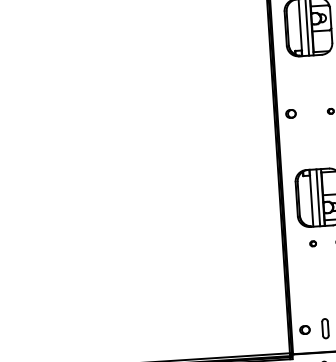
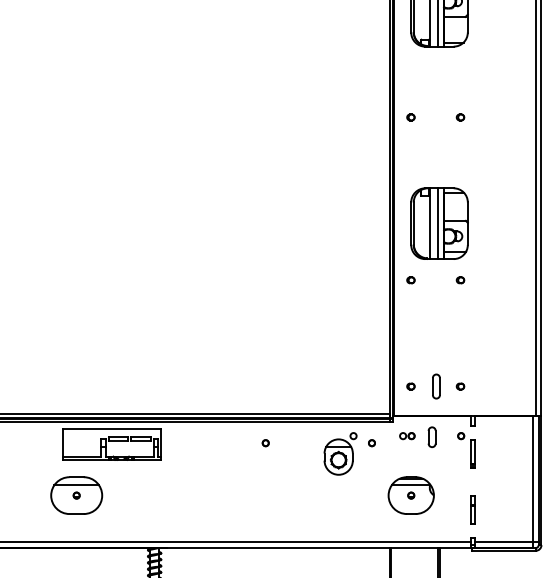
part: (290, 113) -> (410, 117), size x0.62
part: (312, 243) -> (410, 280), moved
part: (304, 329) -> (410, 386), size x0.62

